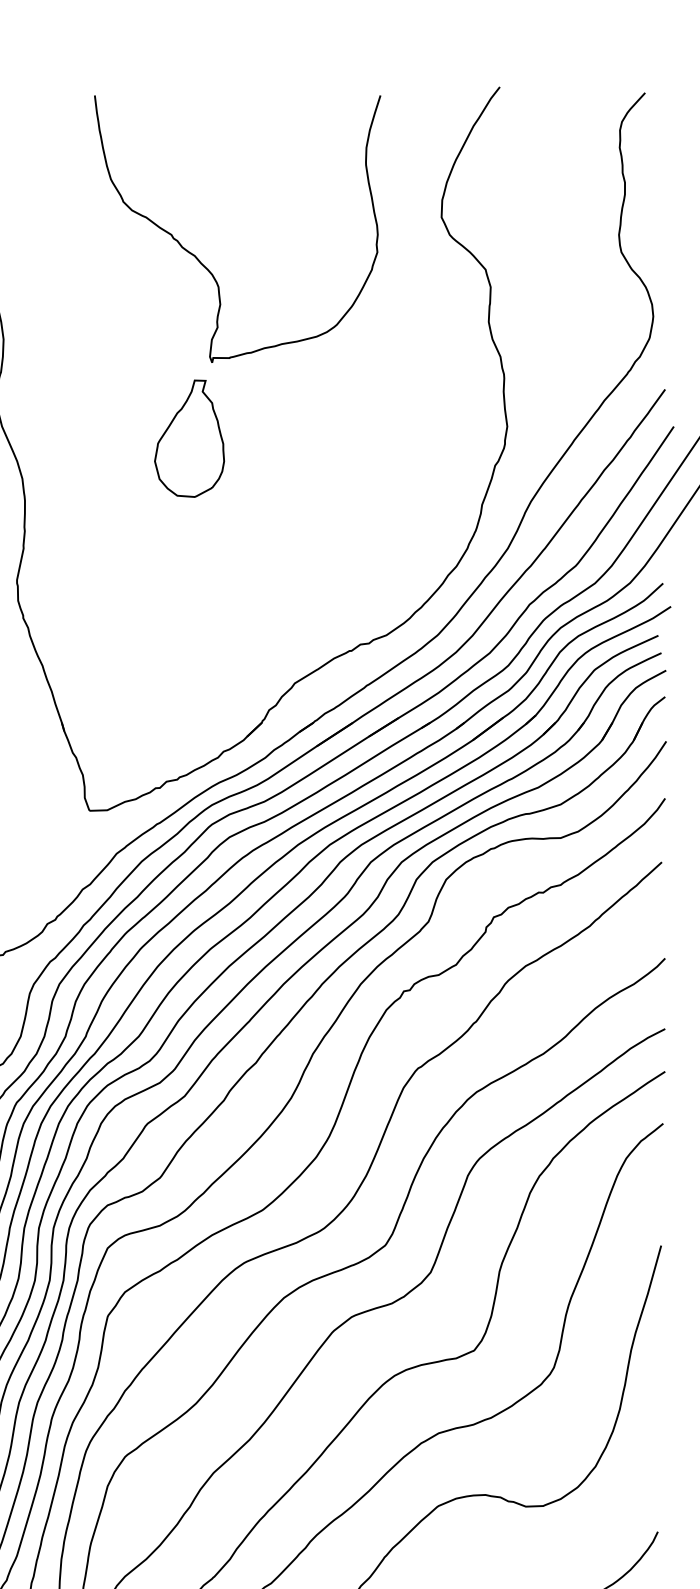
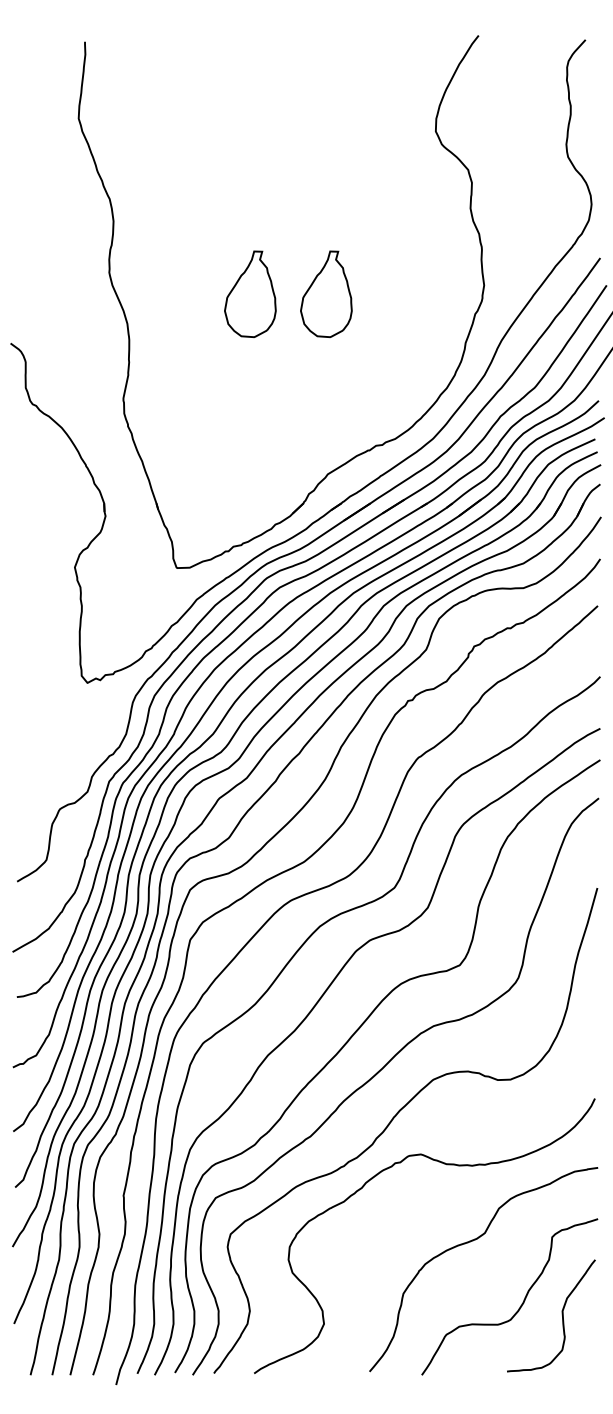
curve: (197, 256) -> (256, 160), removed
part: (293, 437) -> (326, 293), added

